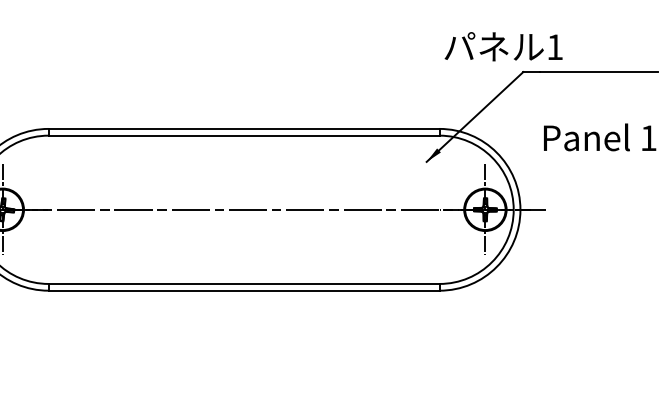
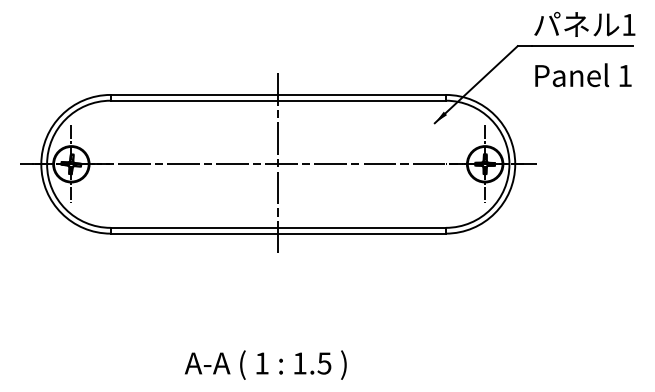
text: (503, 45) -> (584, 23), moved
text: (600, 137) -> (583, 75), moved
line: (244, 210) -> (278, 164), added

